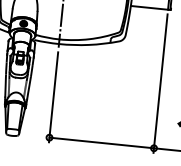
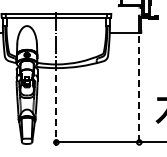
line: (160, 84) -> (139, 91), solid -> dashed
line: (53, 97) -> (56, 110), solid -> dashed

